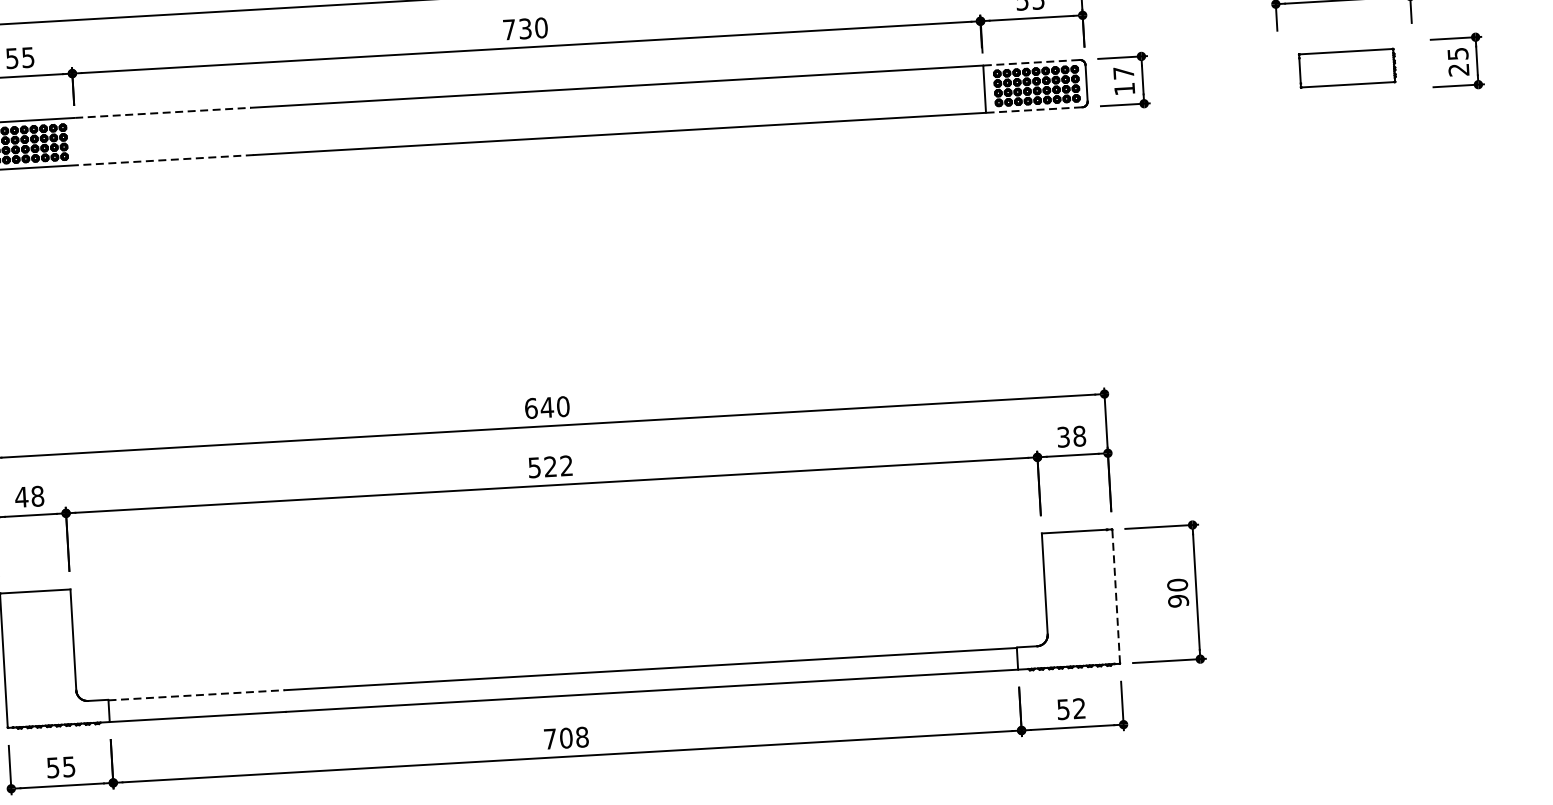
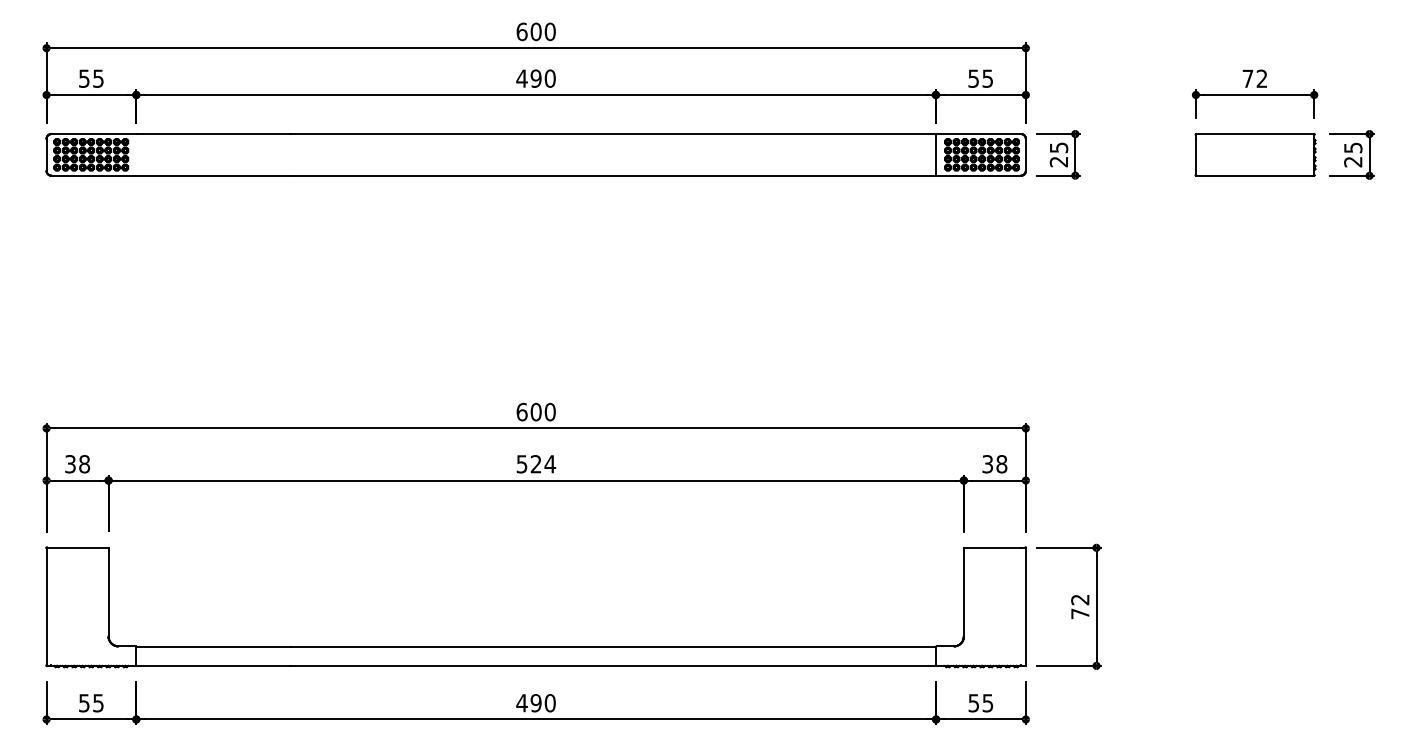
text: (516, 29) -> (528, 78), 730 -> 490
line: (1032, 63) -> (979, 134), dashed -> solid
part: (1347, 67) -> (1255, 154), size x1.43
text: (1123, 80) -> (1058, 154), 17 -> 25
line: (1035, 109) -> (979, 175), dashed -> solid
line: (163, 113) -> (214, 134), dashed -> solid
line: (165, 159) -> (213, 175), dashed -> solid
text: (546, 406) -> (535, 411), 640 -> 600
text: (566, 466) -> (550, 464), 522 -> 524
text: (21, 497) -> (70, 464), 48 -> 38
text: (1178, 592) -> (1080, 606), 90 -> 72
line: (1115, 596) -> (1025, 606), dashed -> solid
line: (196, 694) -> (213, 646), dashed -> solid
text: (1078, 708) -> (987, 703), 52 -> 55
text: (565, 738) -> (535, 703), 708 -> 490

